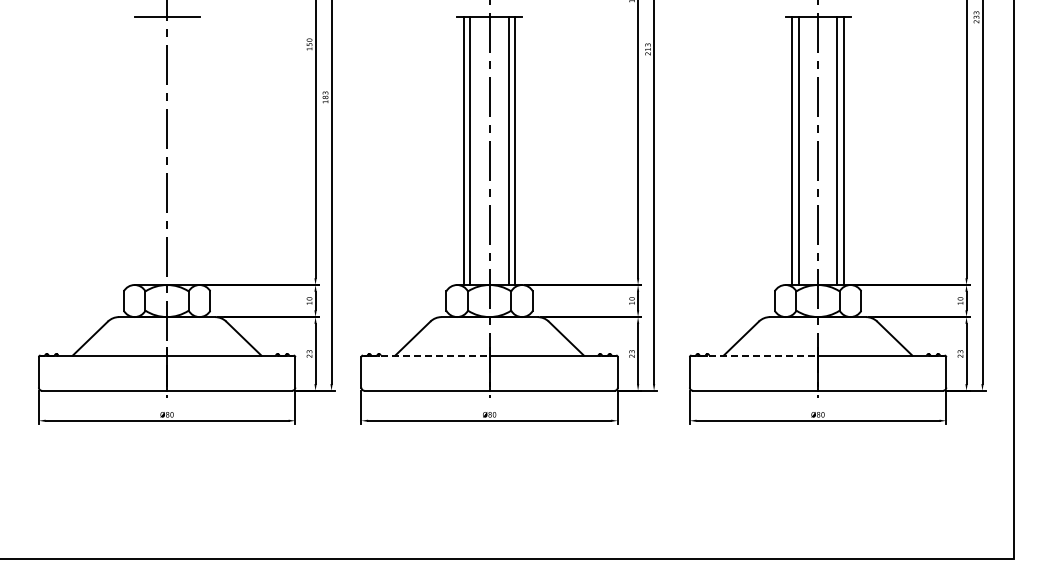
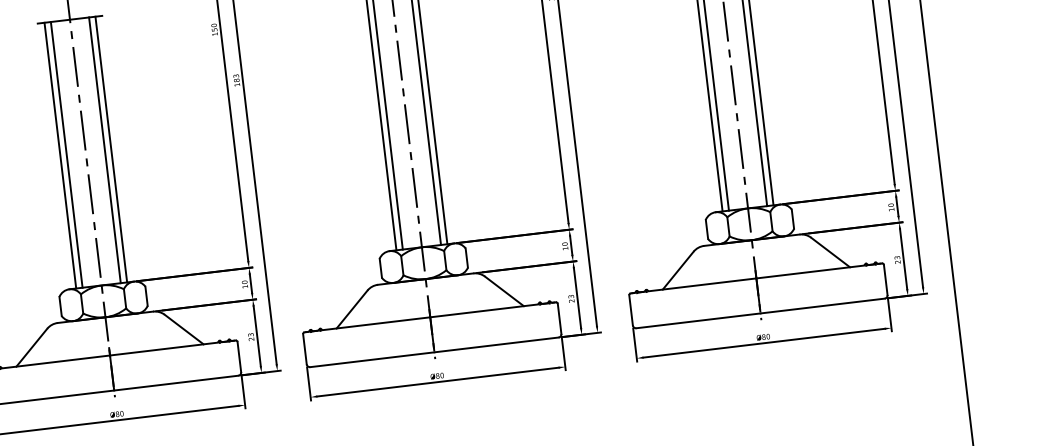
line: (141, 151) -> (60, 155), added
line: (147, 151) -> (66, 155), added
line: (186, 151) -> (105, 150), added
line: (192, 151) -> (111, 149), added
line: (435, 355) -> (376, 323), dashed -> solid
line: (763, 355) -> (702, 284), dashed -> solid

